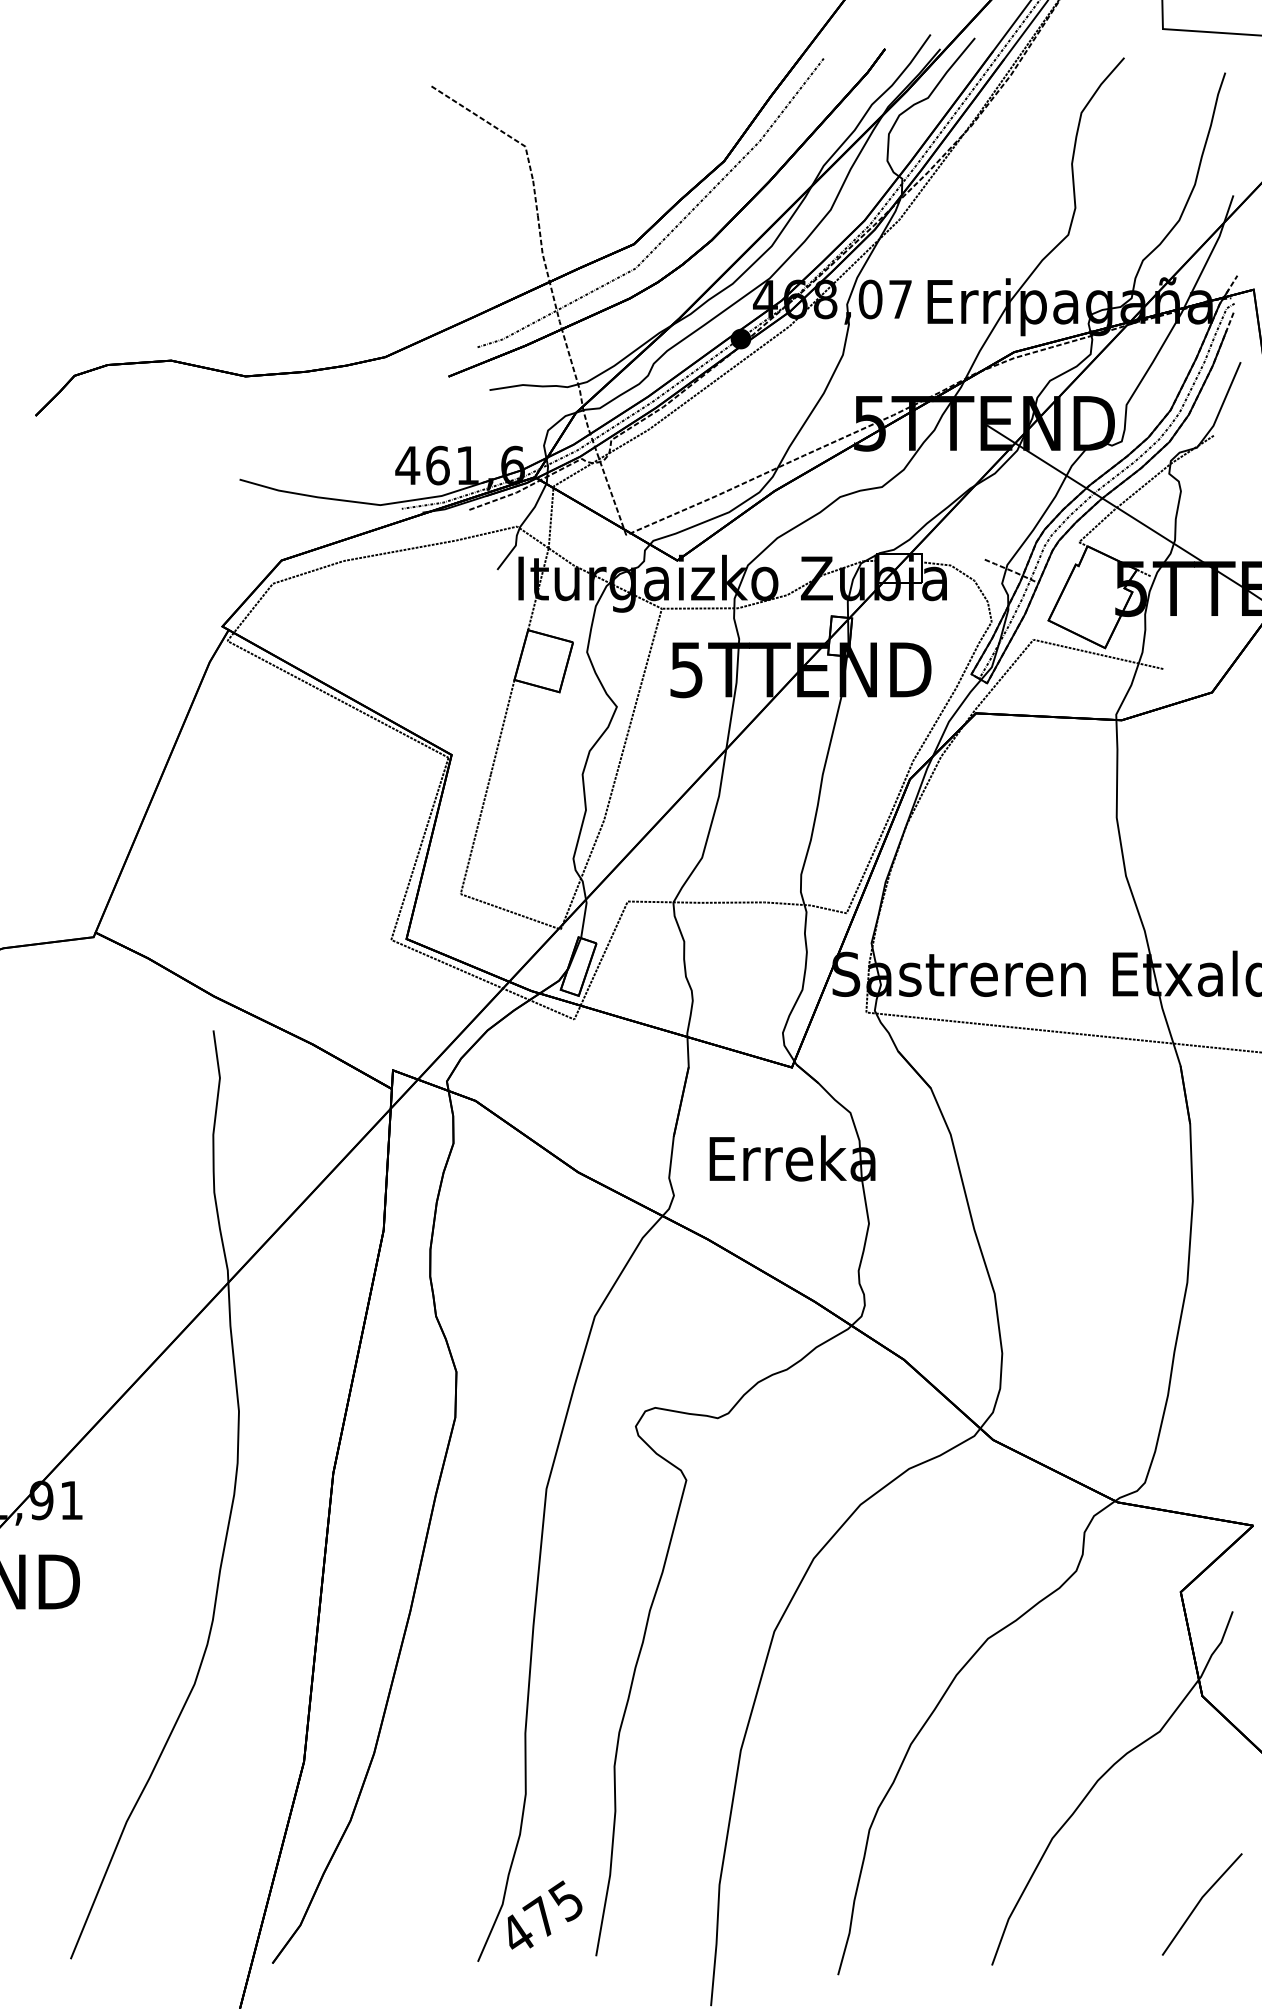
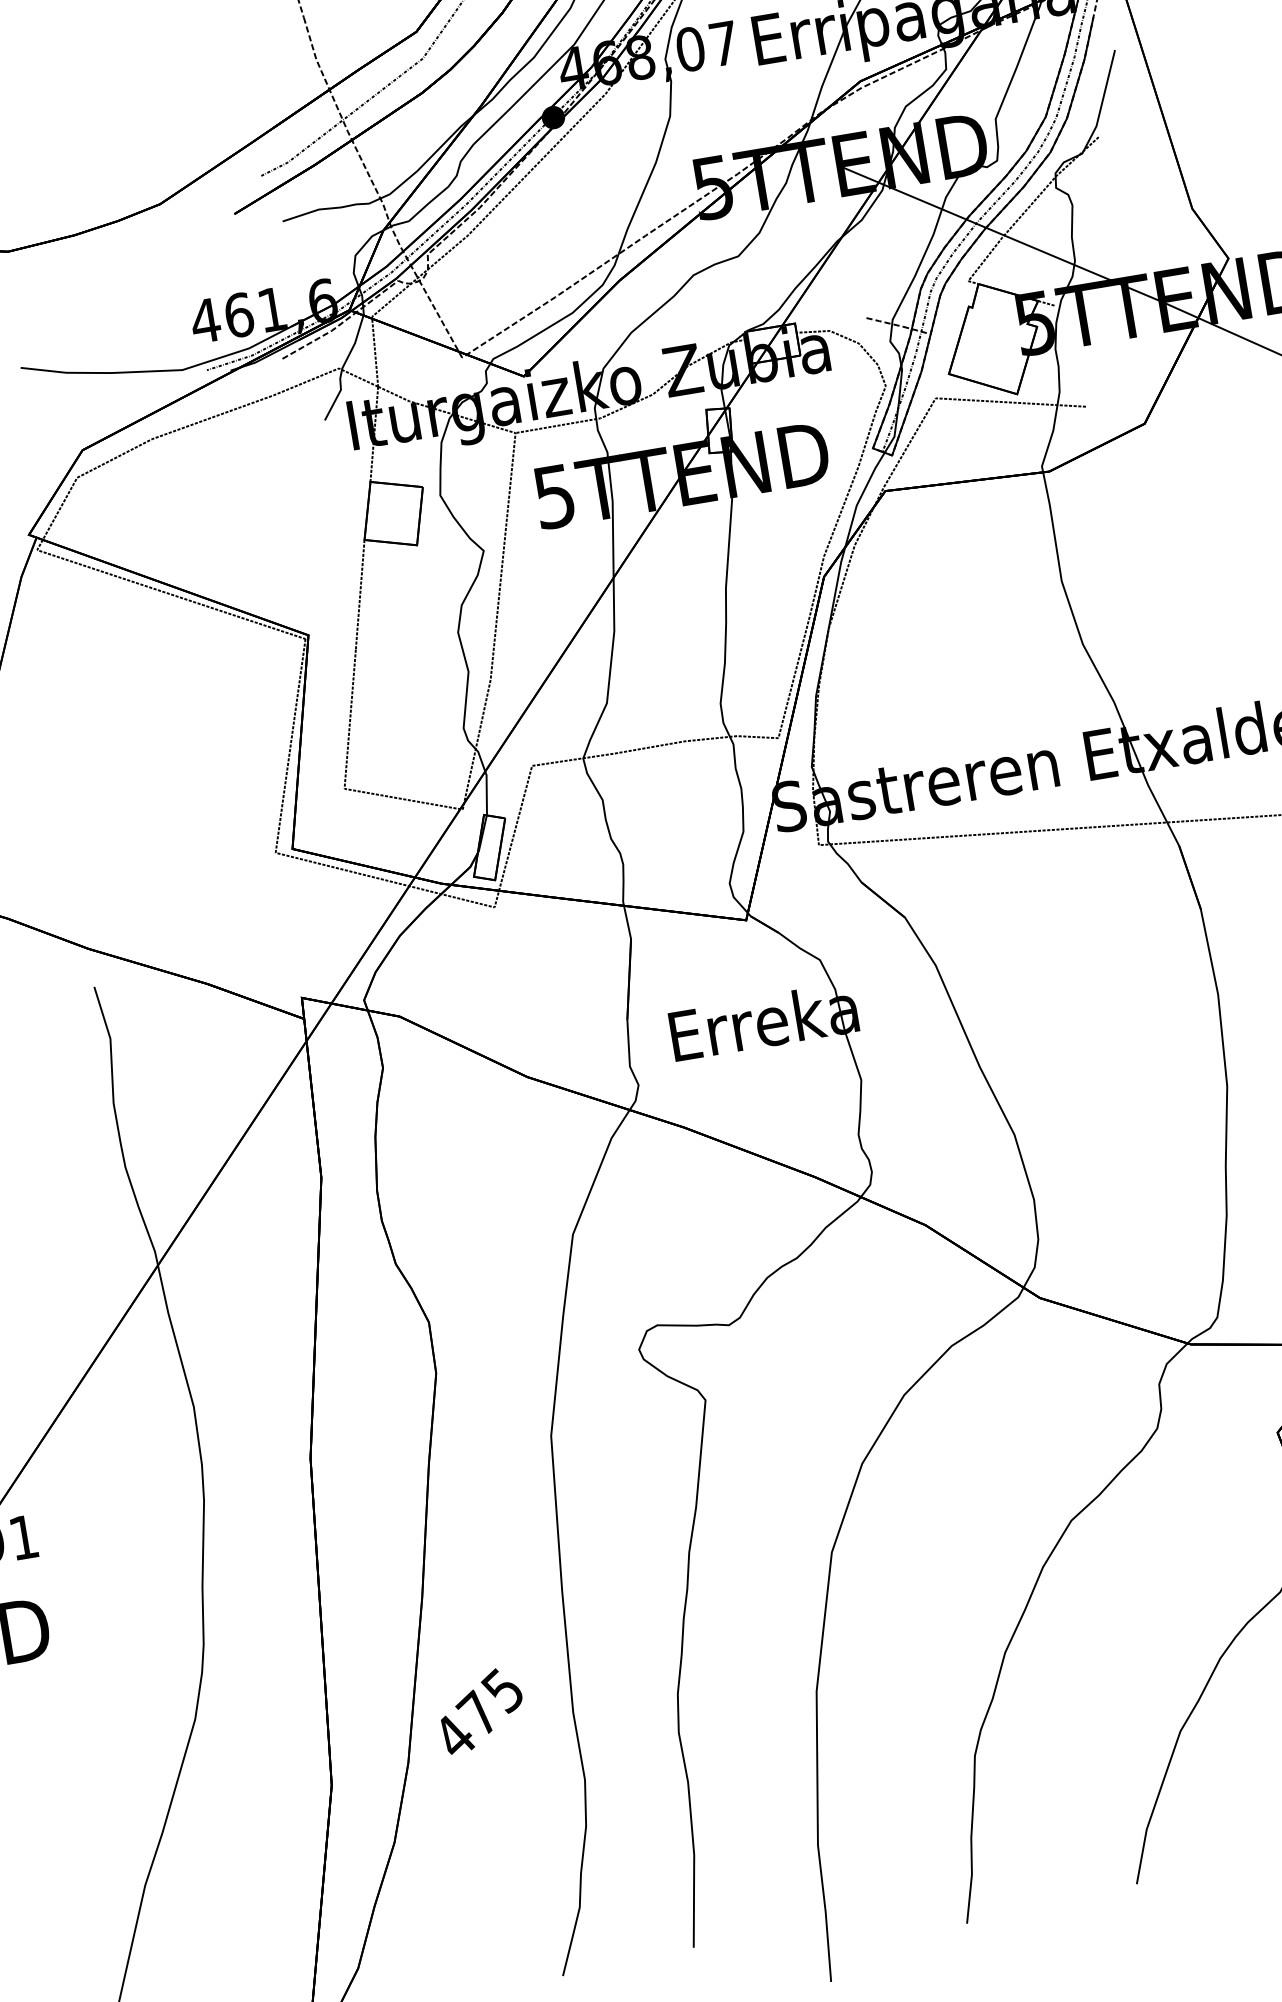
text: (544, 1914) -> (481, 1709), moved

